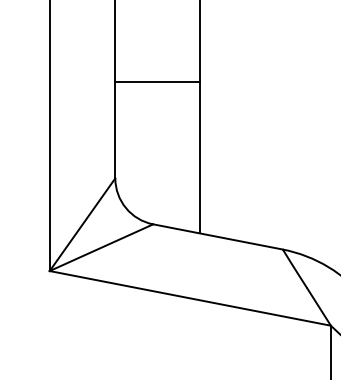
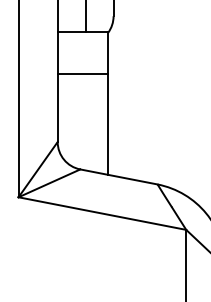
line: (156, 81) -> (82, 73), moved

